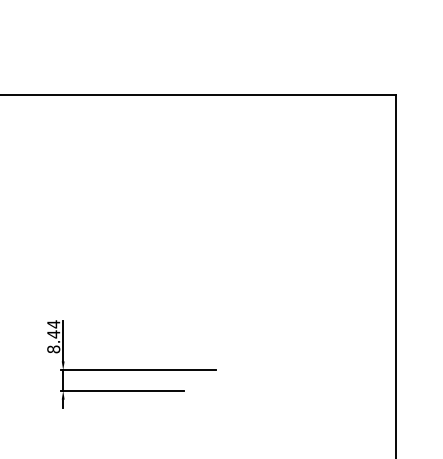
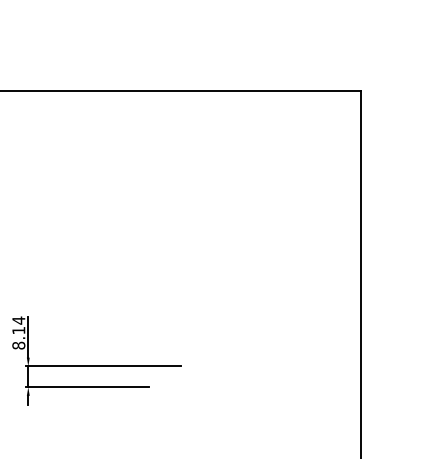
text: (53, 334) -> (18, 330), 8.44 -> 8.14

